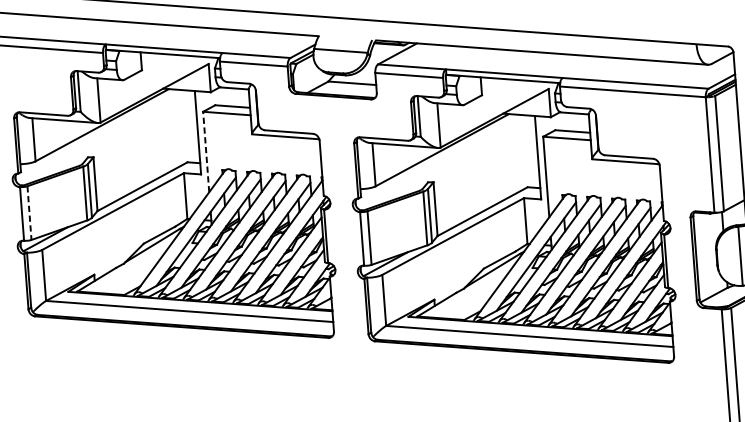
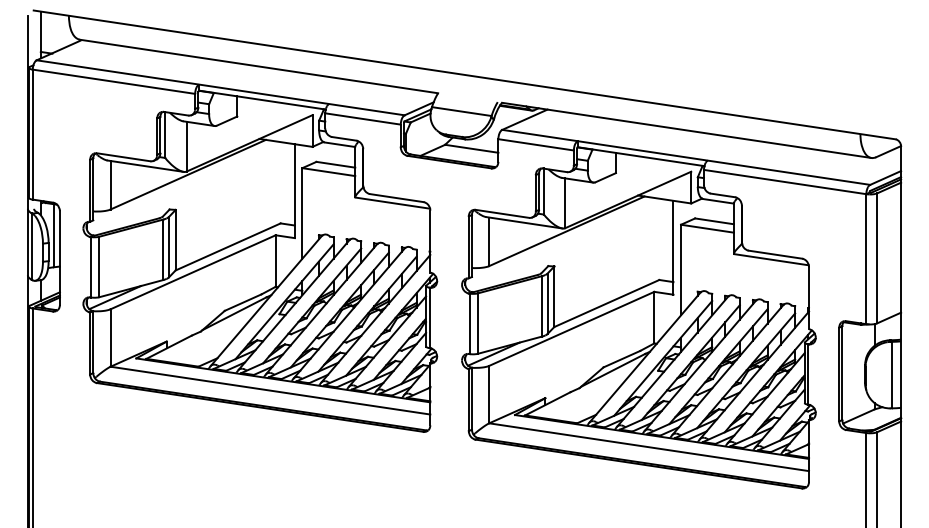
line: (206, 151) -> (302, 212), dashed -> solid
line: (29, 213) -> (99, 267), dashed -> solid

